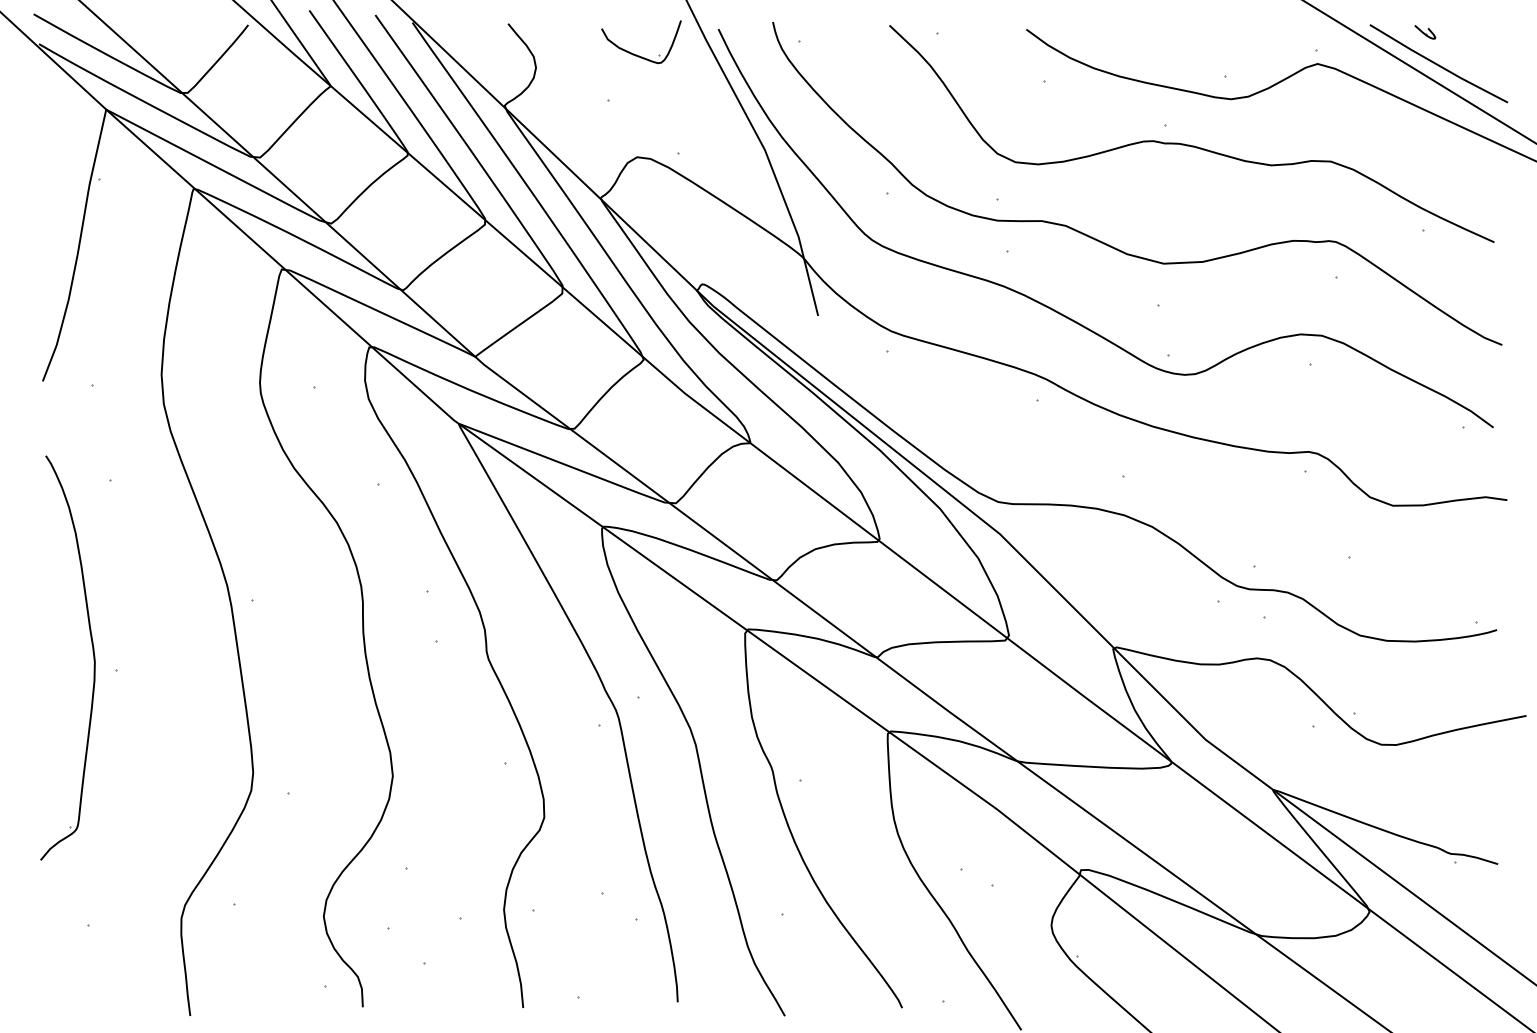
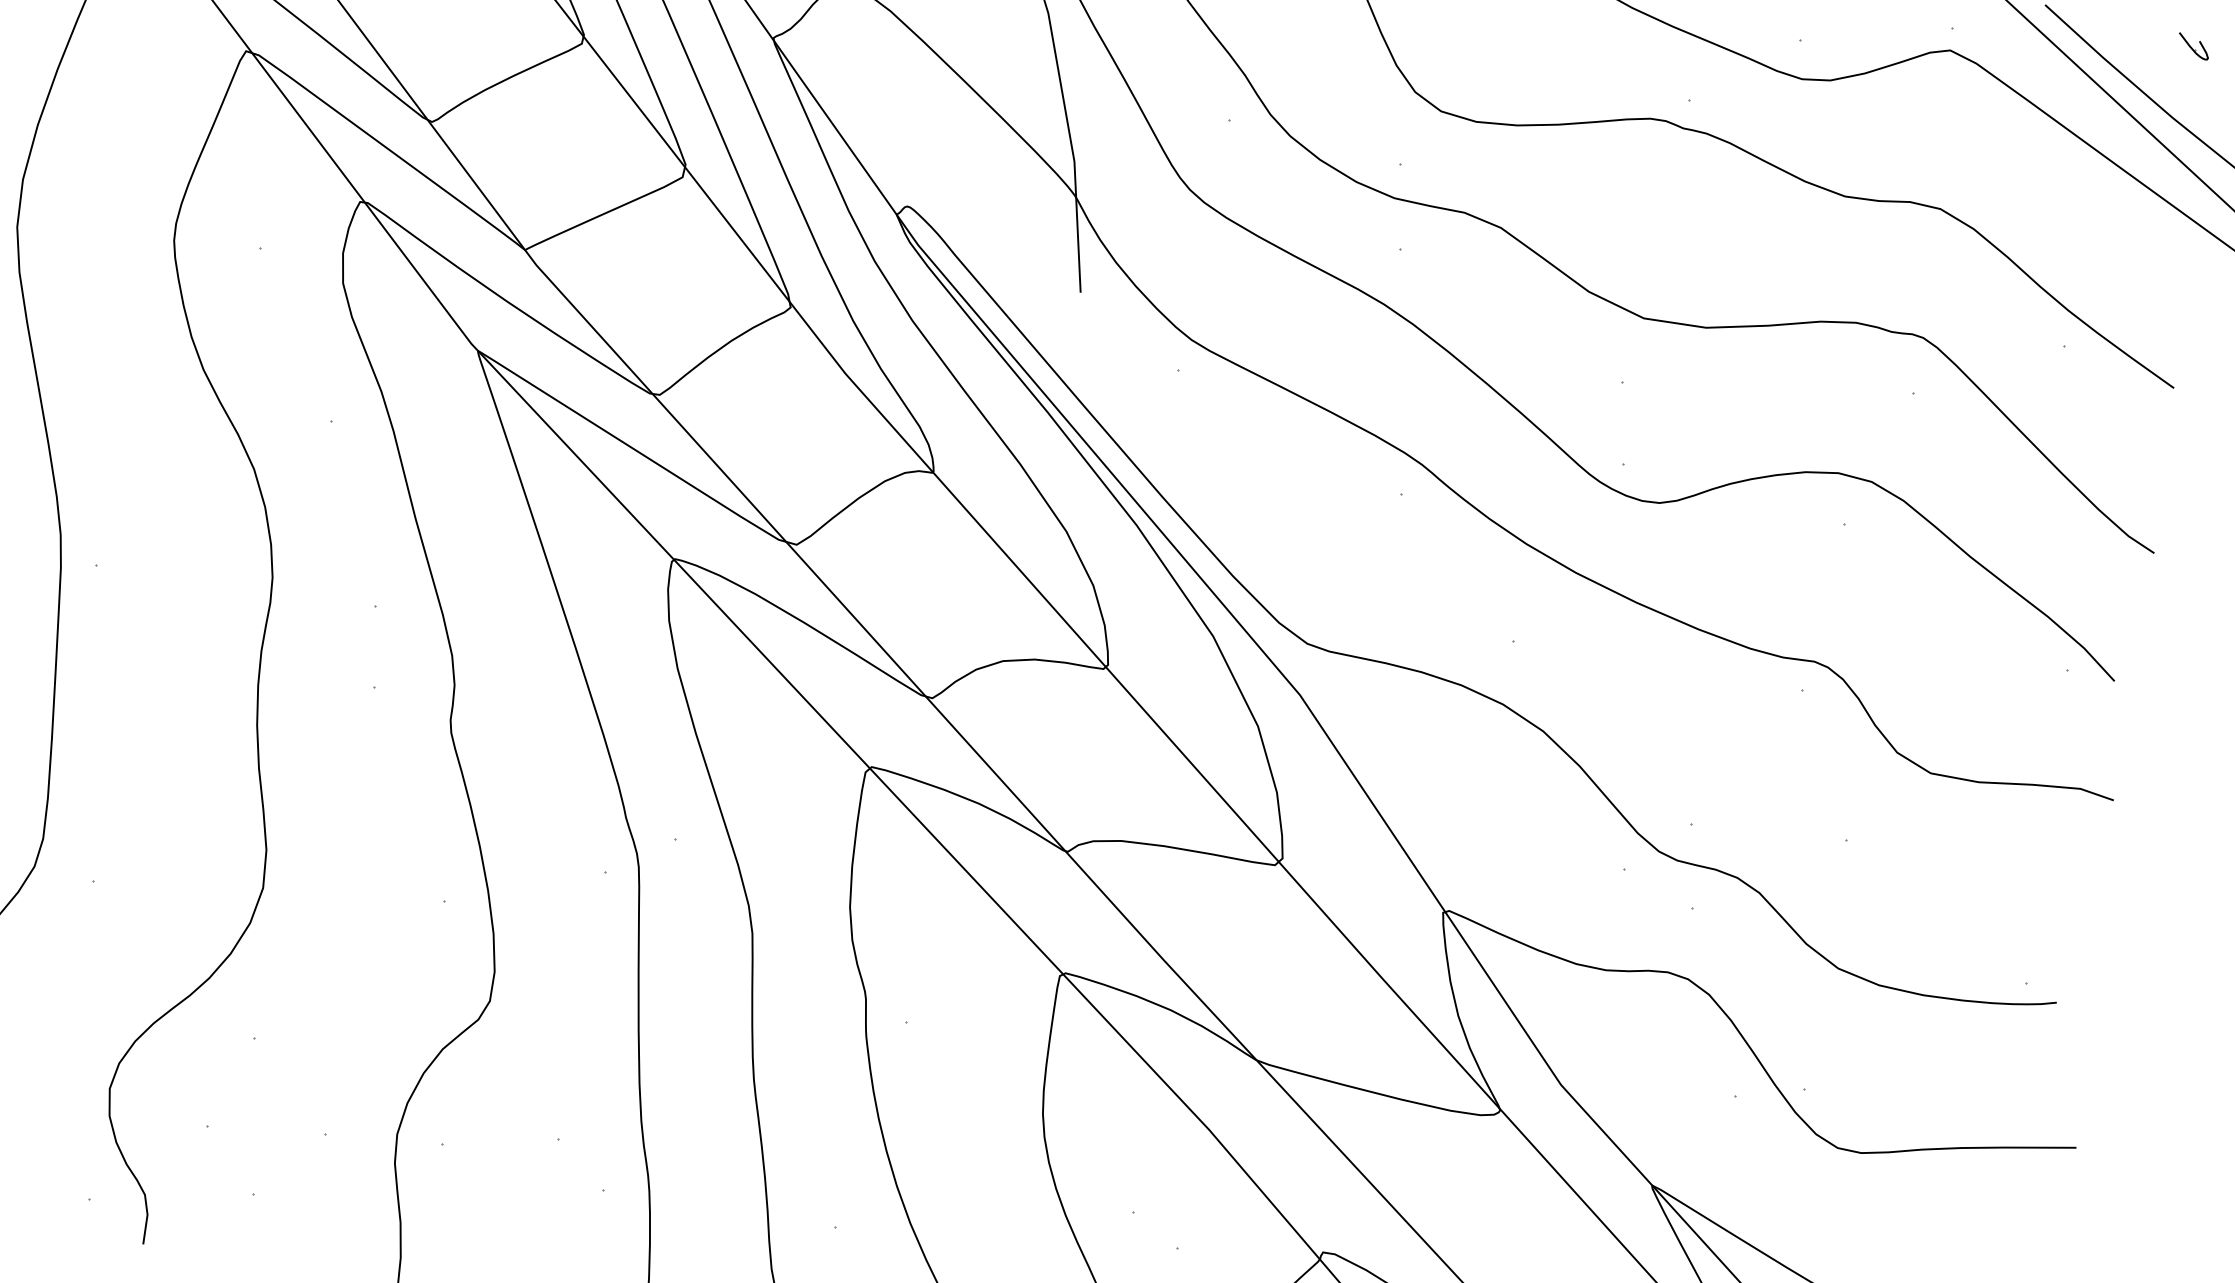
part: (1425, 32) -> (2194, 46), moved

